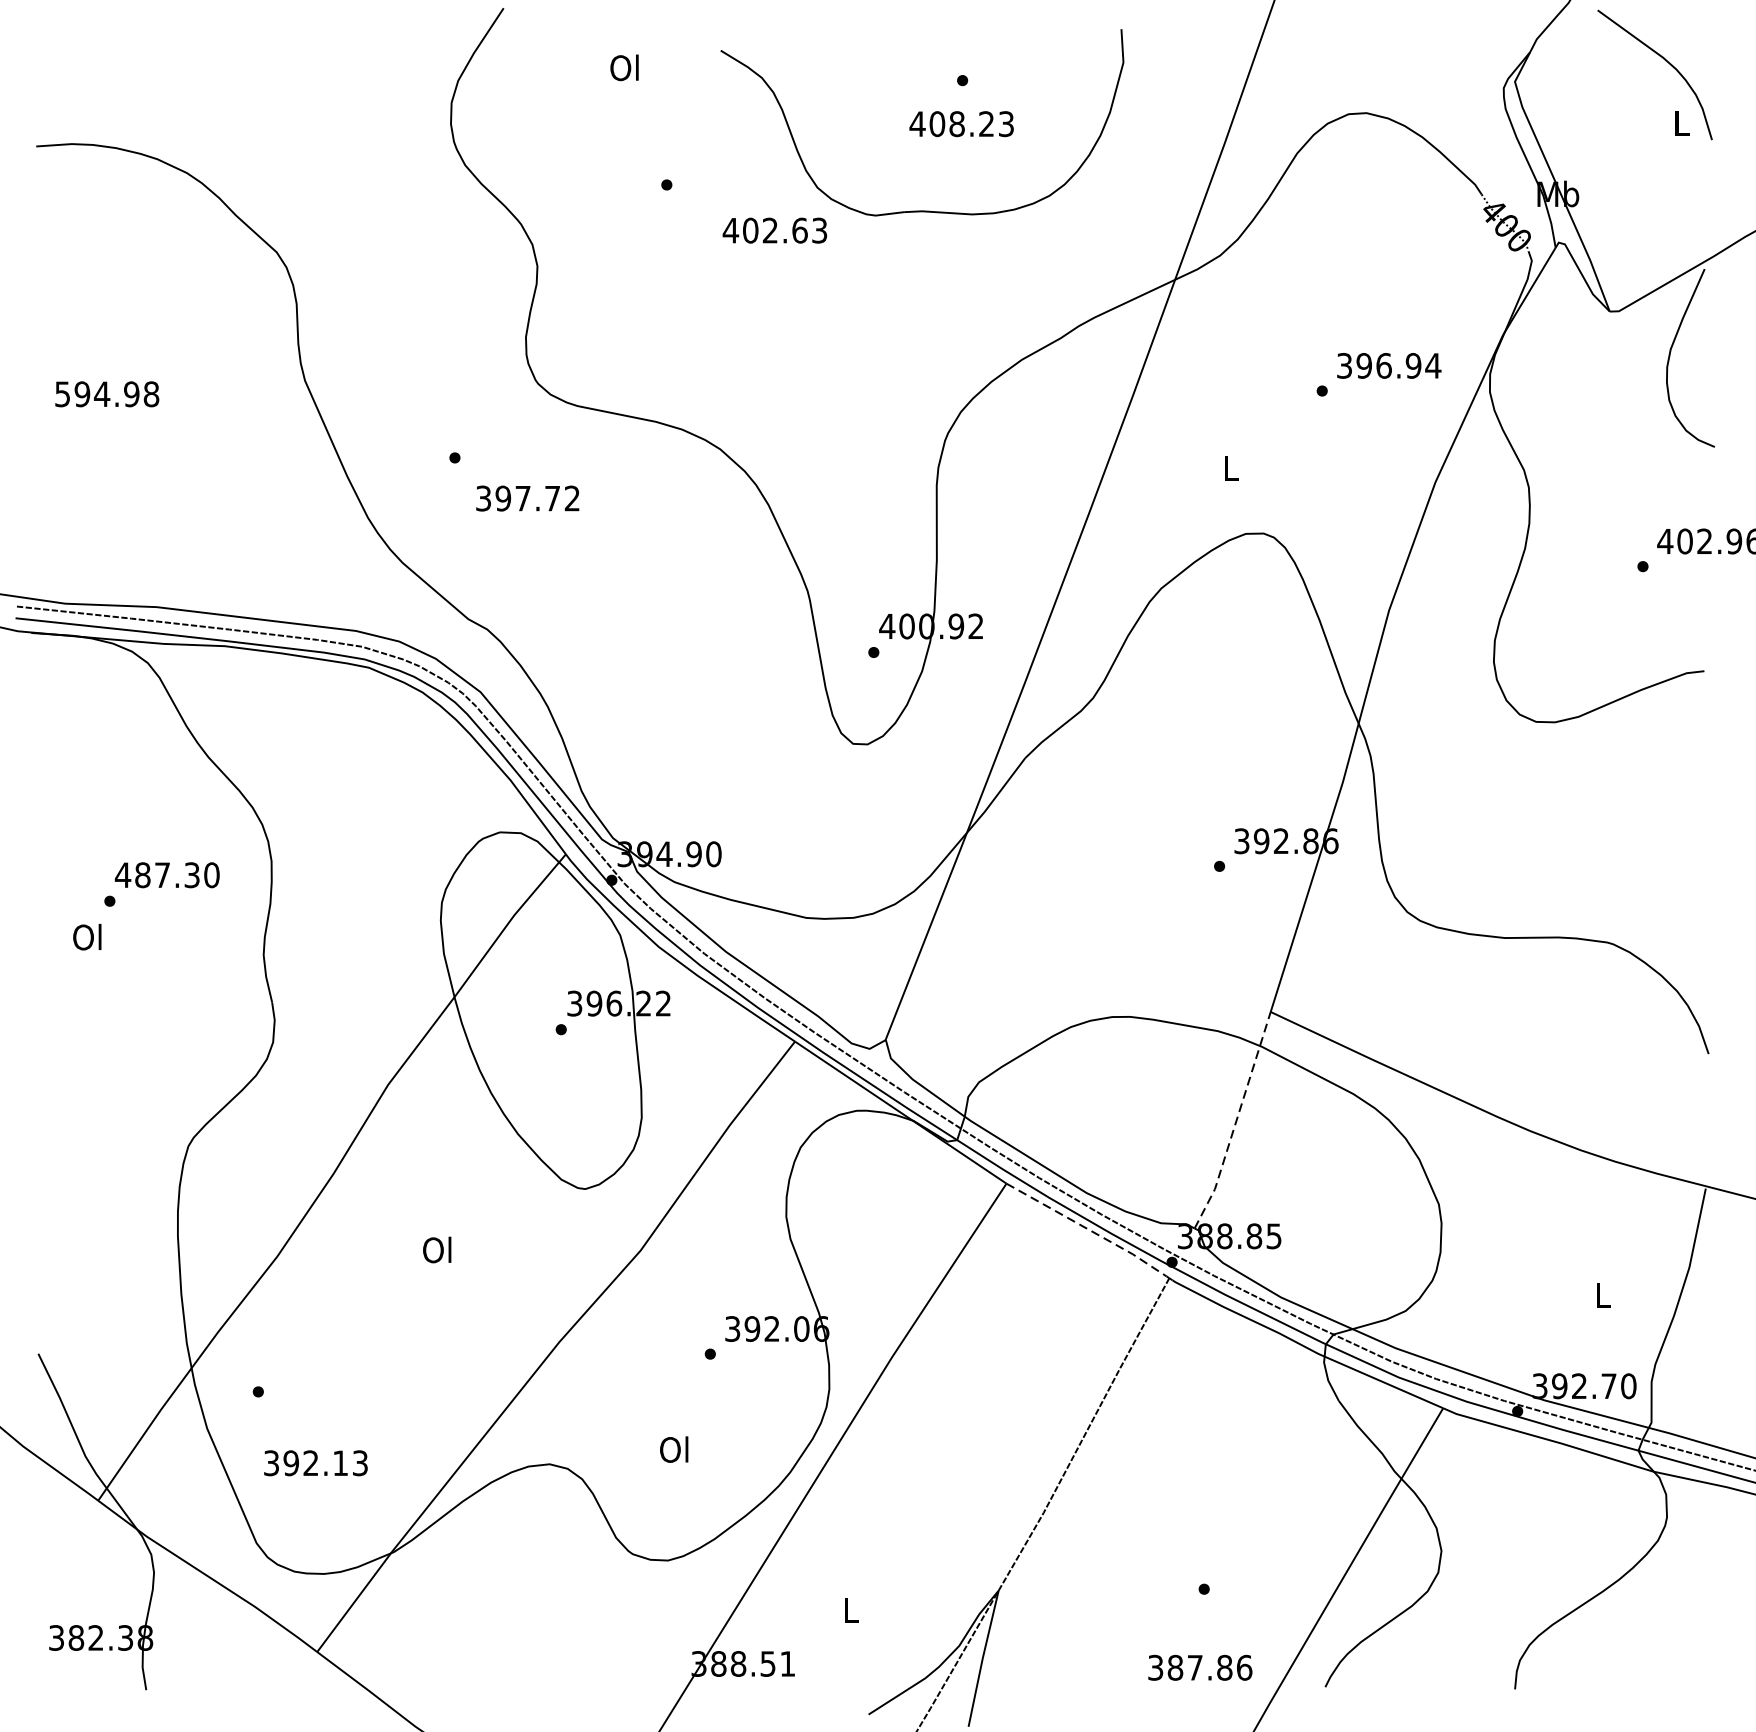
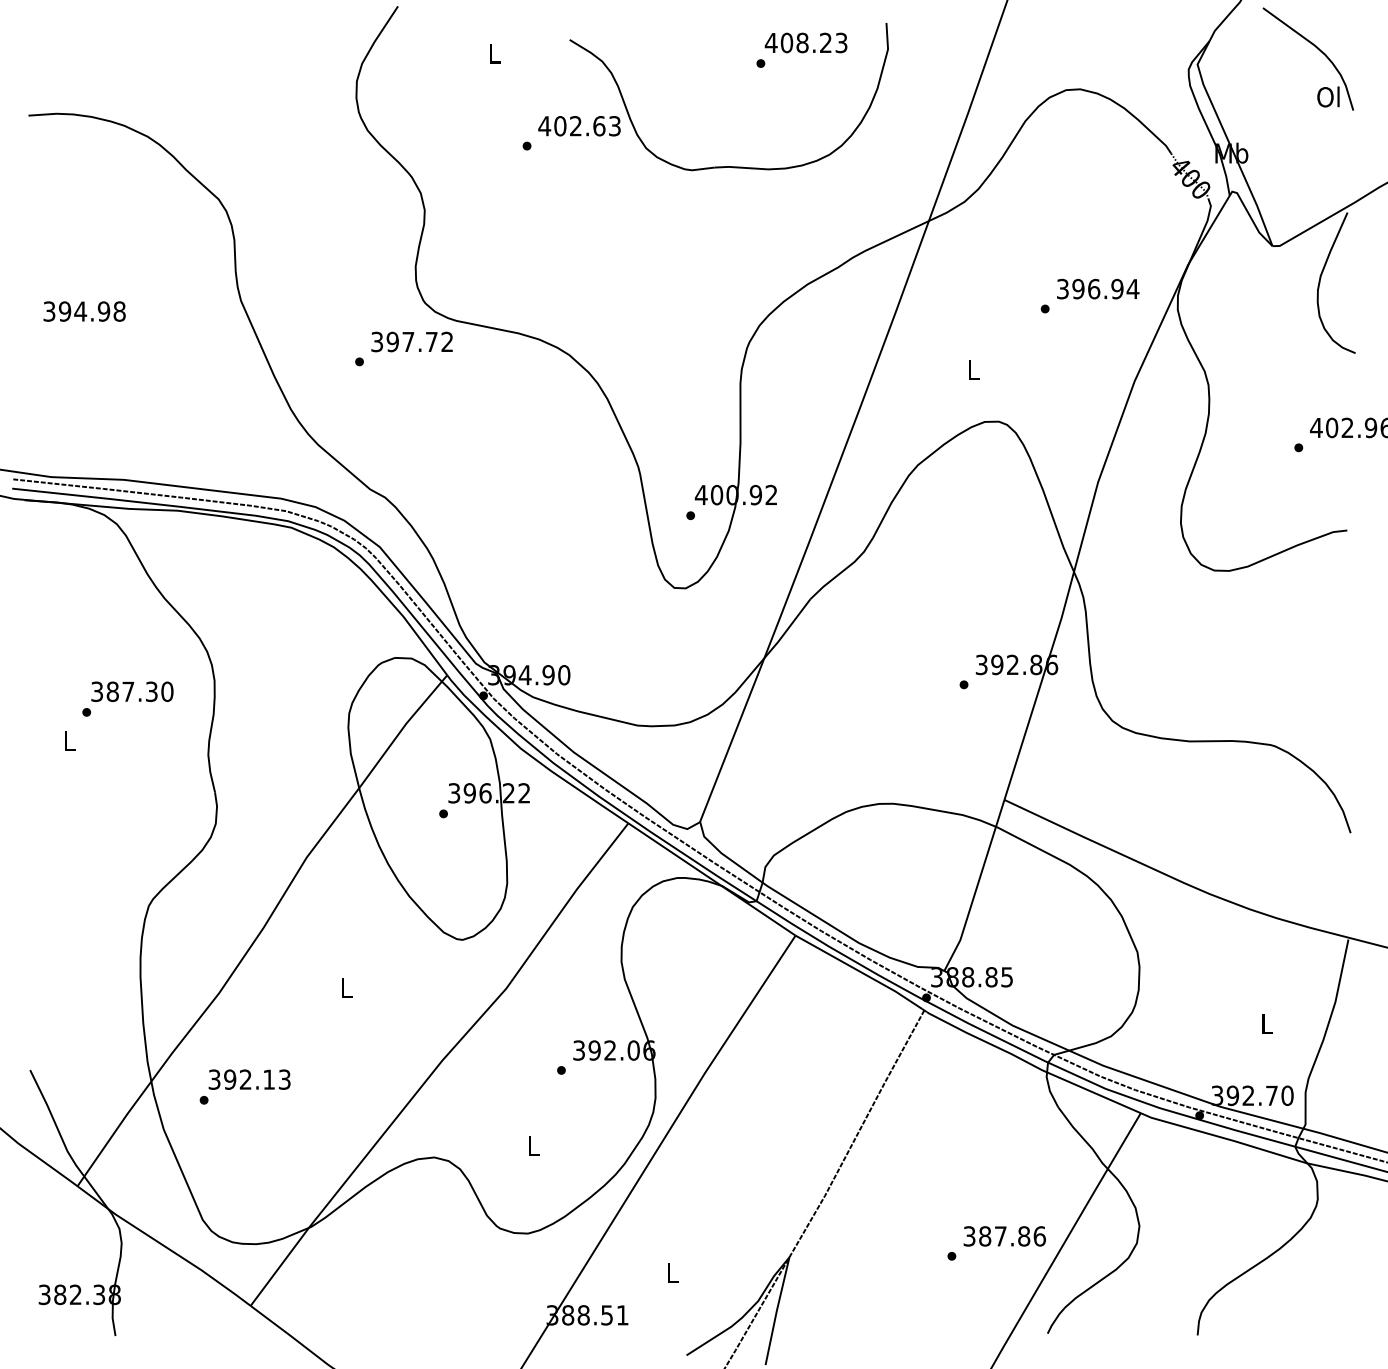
text: (624, 67) -> (493, 53), Ol -> L
text: (1680, 122) -> (1328, 96), L -> Ol
text: (960, 123) -> (805, 42), moved
text: (774, 231) -> (579, 126), moved
text: (62, 394) -> (49, 311), 594.98 -> 394.98
text: (526, 497) -> (411, 341), moved
text: (122, 874) -> (96, 691), 487.30 -> 387.30
text: (86, 936) -> (68, 740), Ol -> L
line: (1236, 1122) -> (977, 887), dashed -> solid
line: (1087, 1229) -> (859, 971), dashed -> solid
text: (437, 1249) -> (345, 987), Ol -> L
text: (673, 1449) -> (532, 1145), Ol -> L
text: (315, 1463) -> (249, 1079), moved
text: (1199, 1667) -> (1004, 1236), moved

